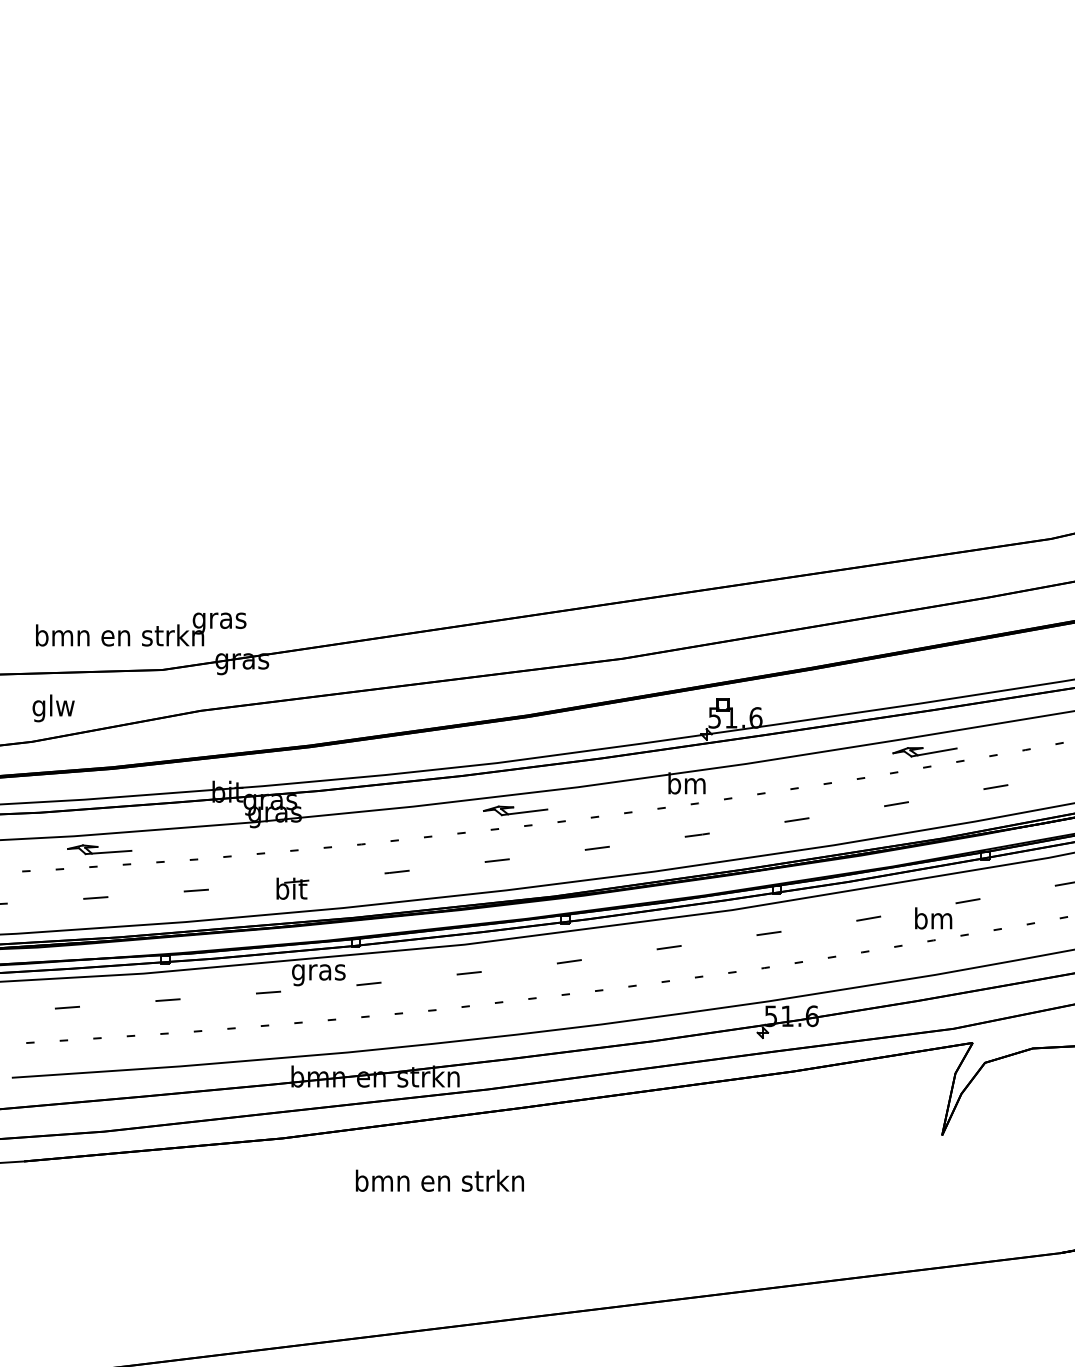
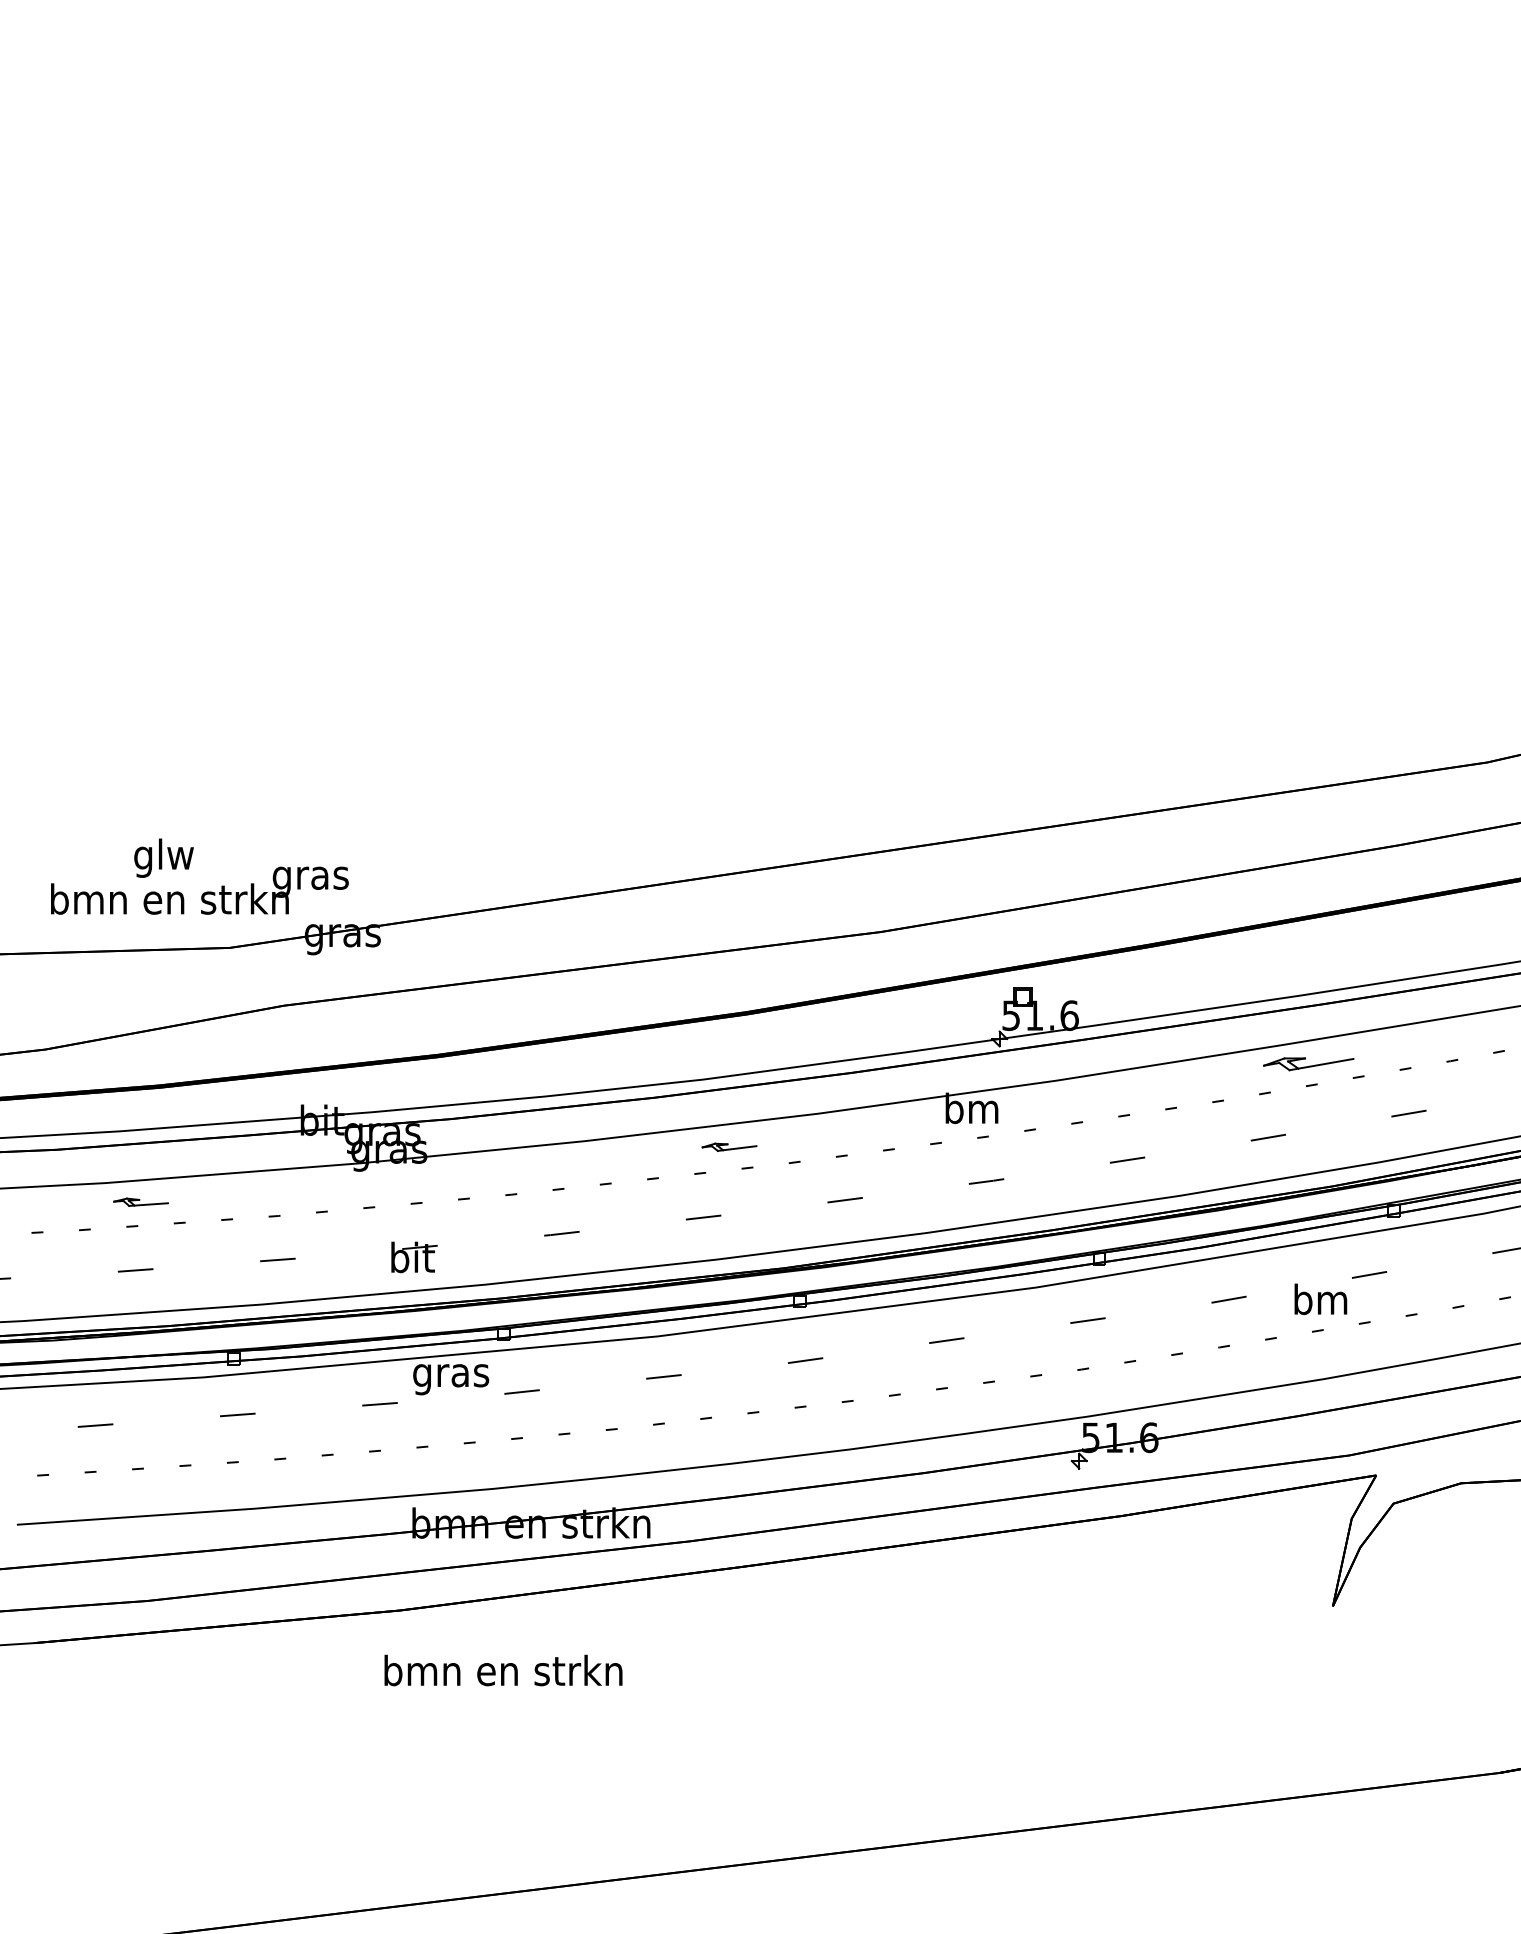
text: (53, 707) -> (163, 857), moved
part: (515, 811) -> (729, 1147), size x0.6
part: (99, 849) -> (140, 1202), size x0.6
text: (439, 1180) -> (503, 1670), moved

